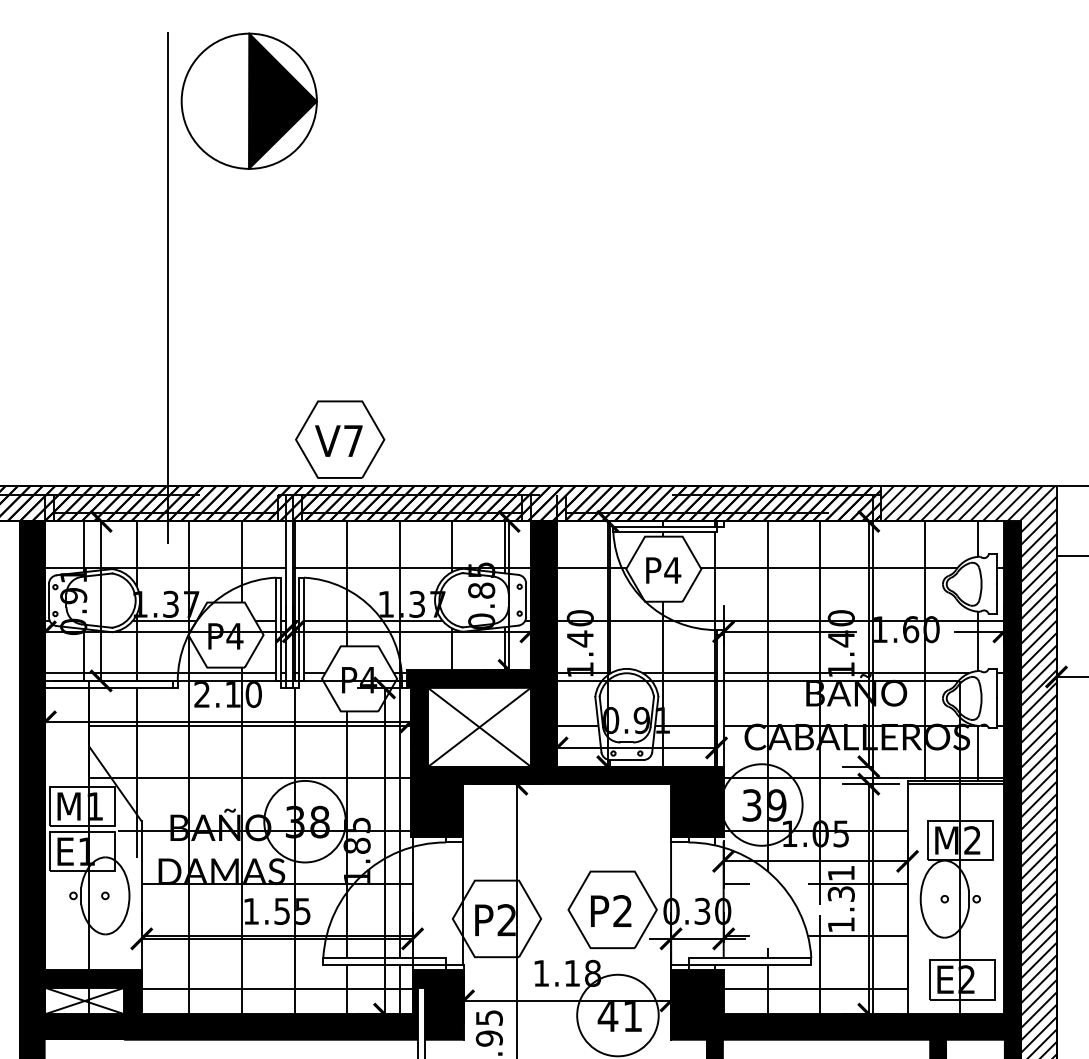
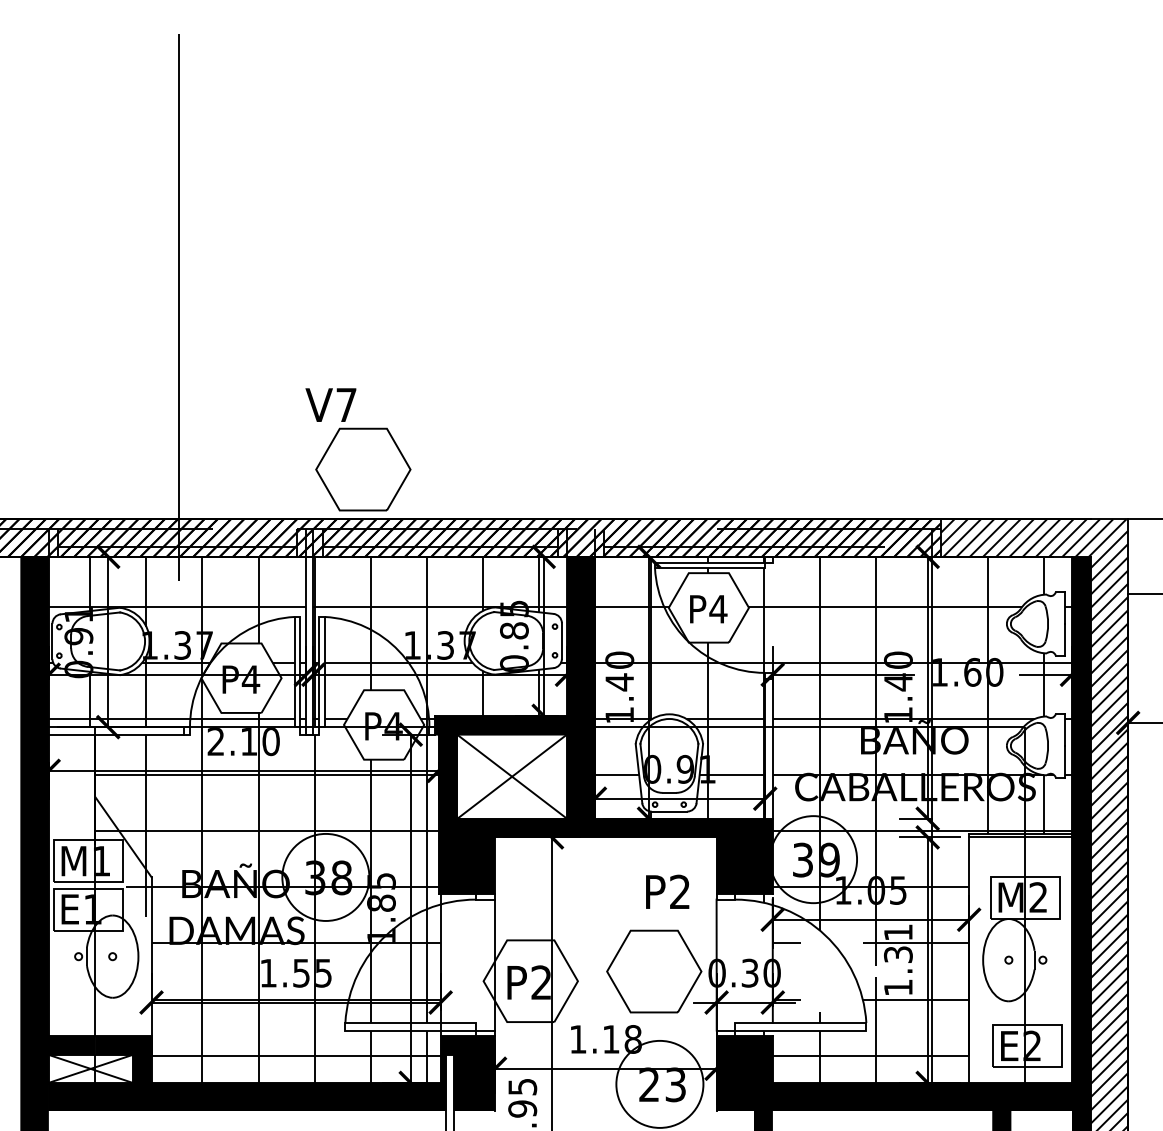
part: (249, 101) -> (266, 108), removed
text: (338, 440) -> (330, 404), moved
text: (611, 910) -> (667, 891), moved
text: (619, 1015) -> (661, 1084), 41 -> 23

